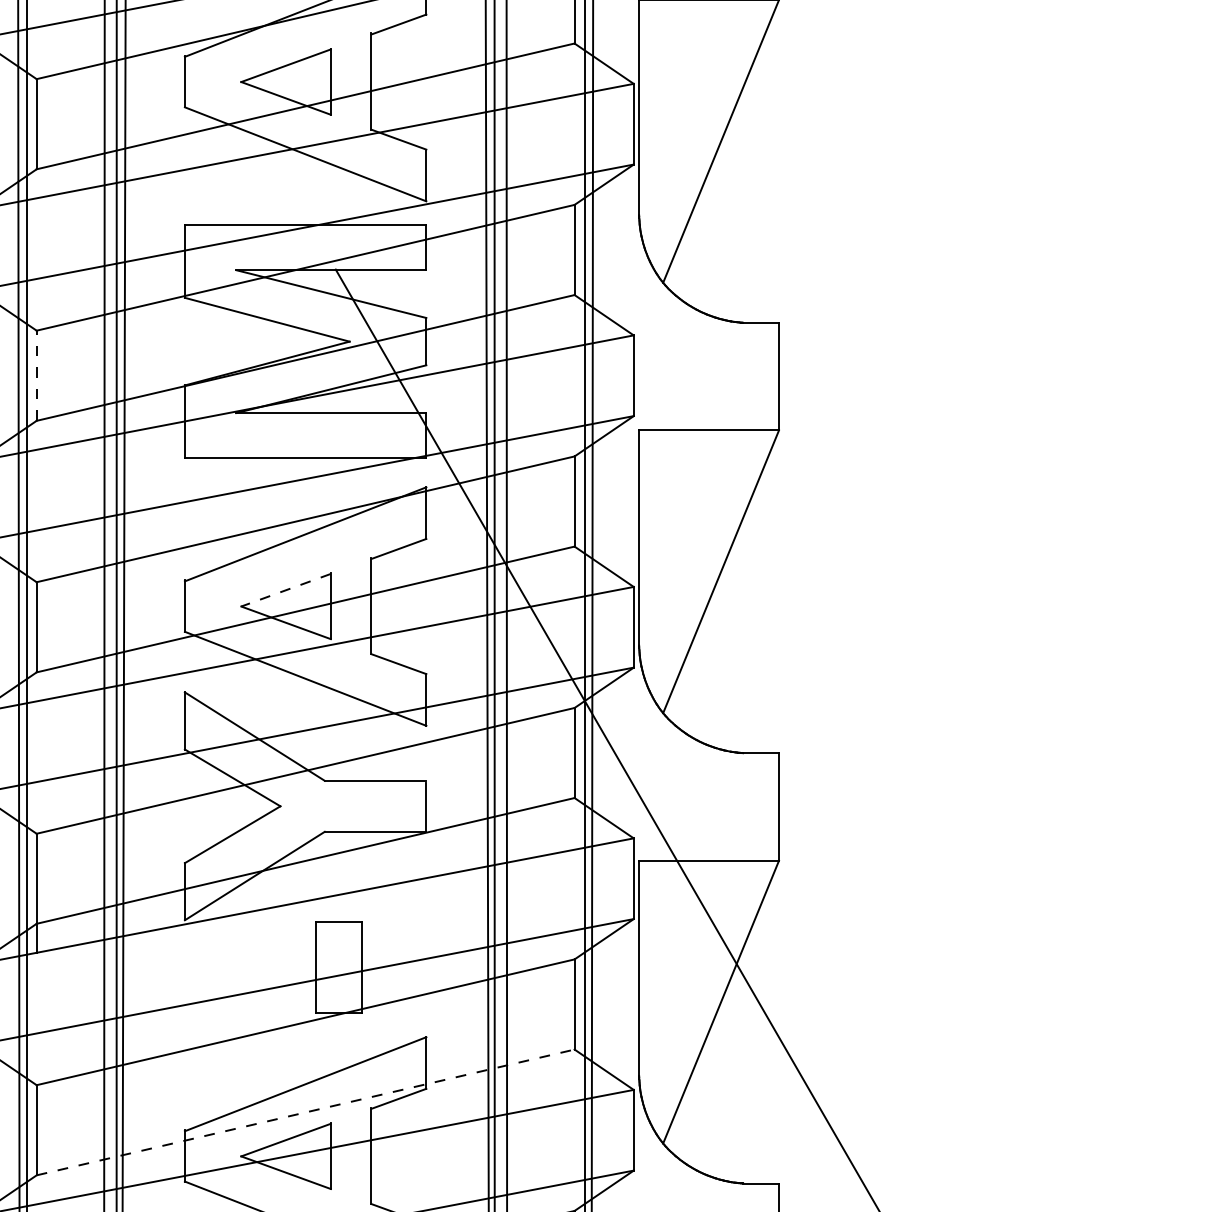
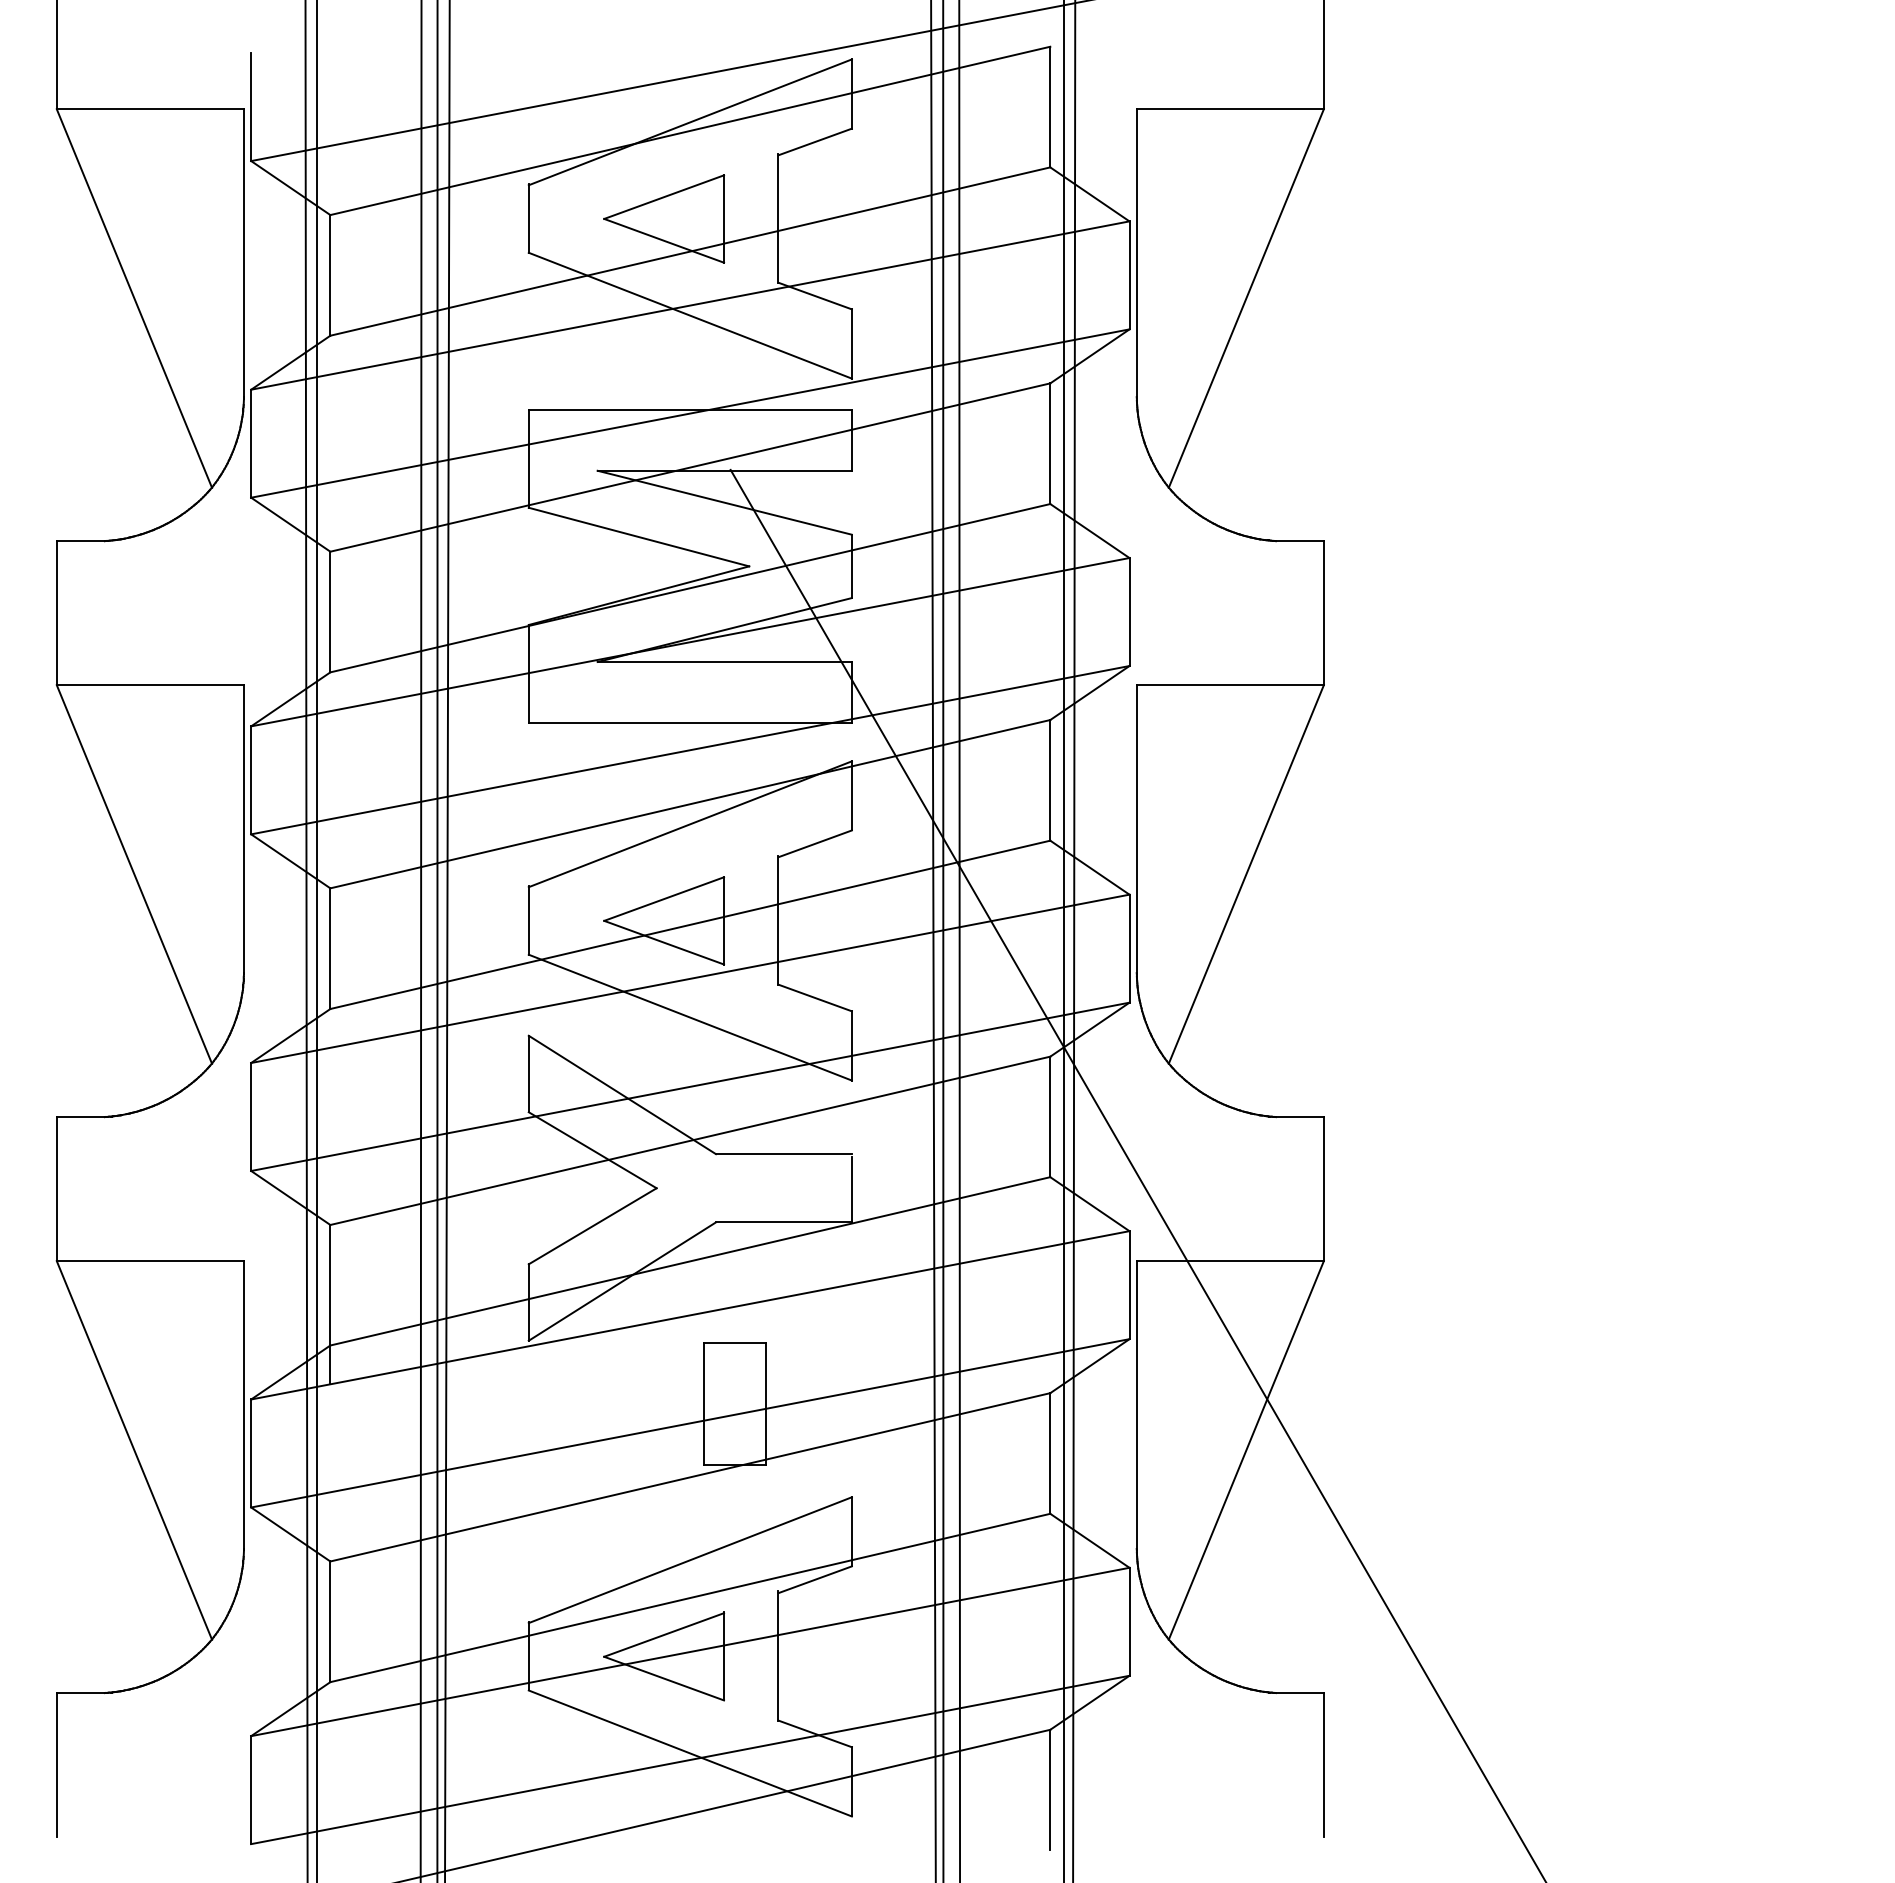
line: (36, 375) -> (330, 611), dashed -> solid
line: (286, 590) -> (664, 899), dashed -> solid
line: (305, 1112) -> (690, 1597), dashed -> solid

